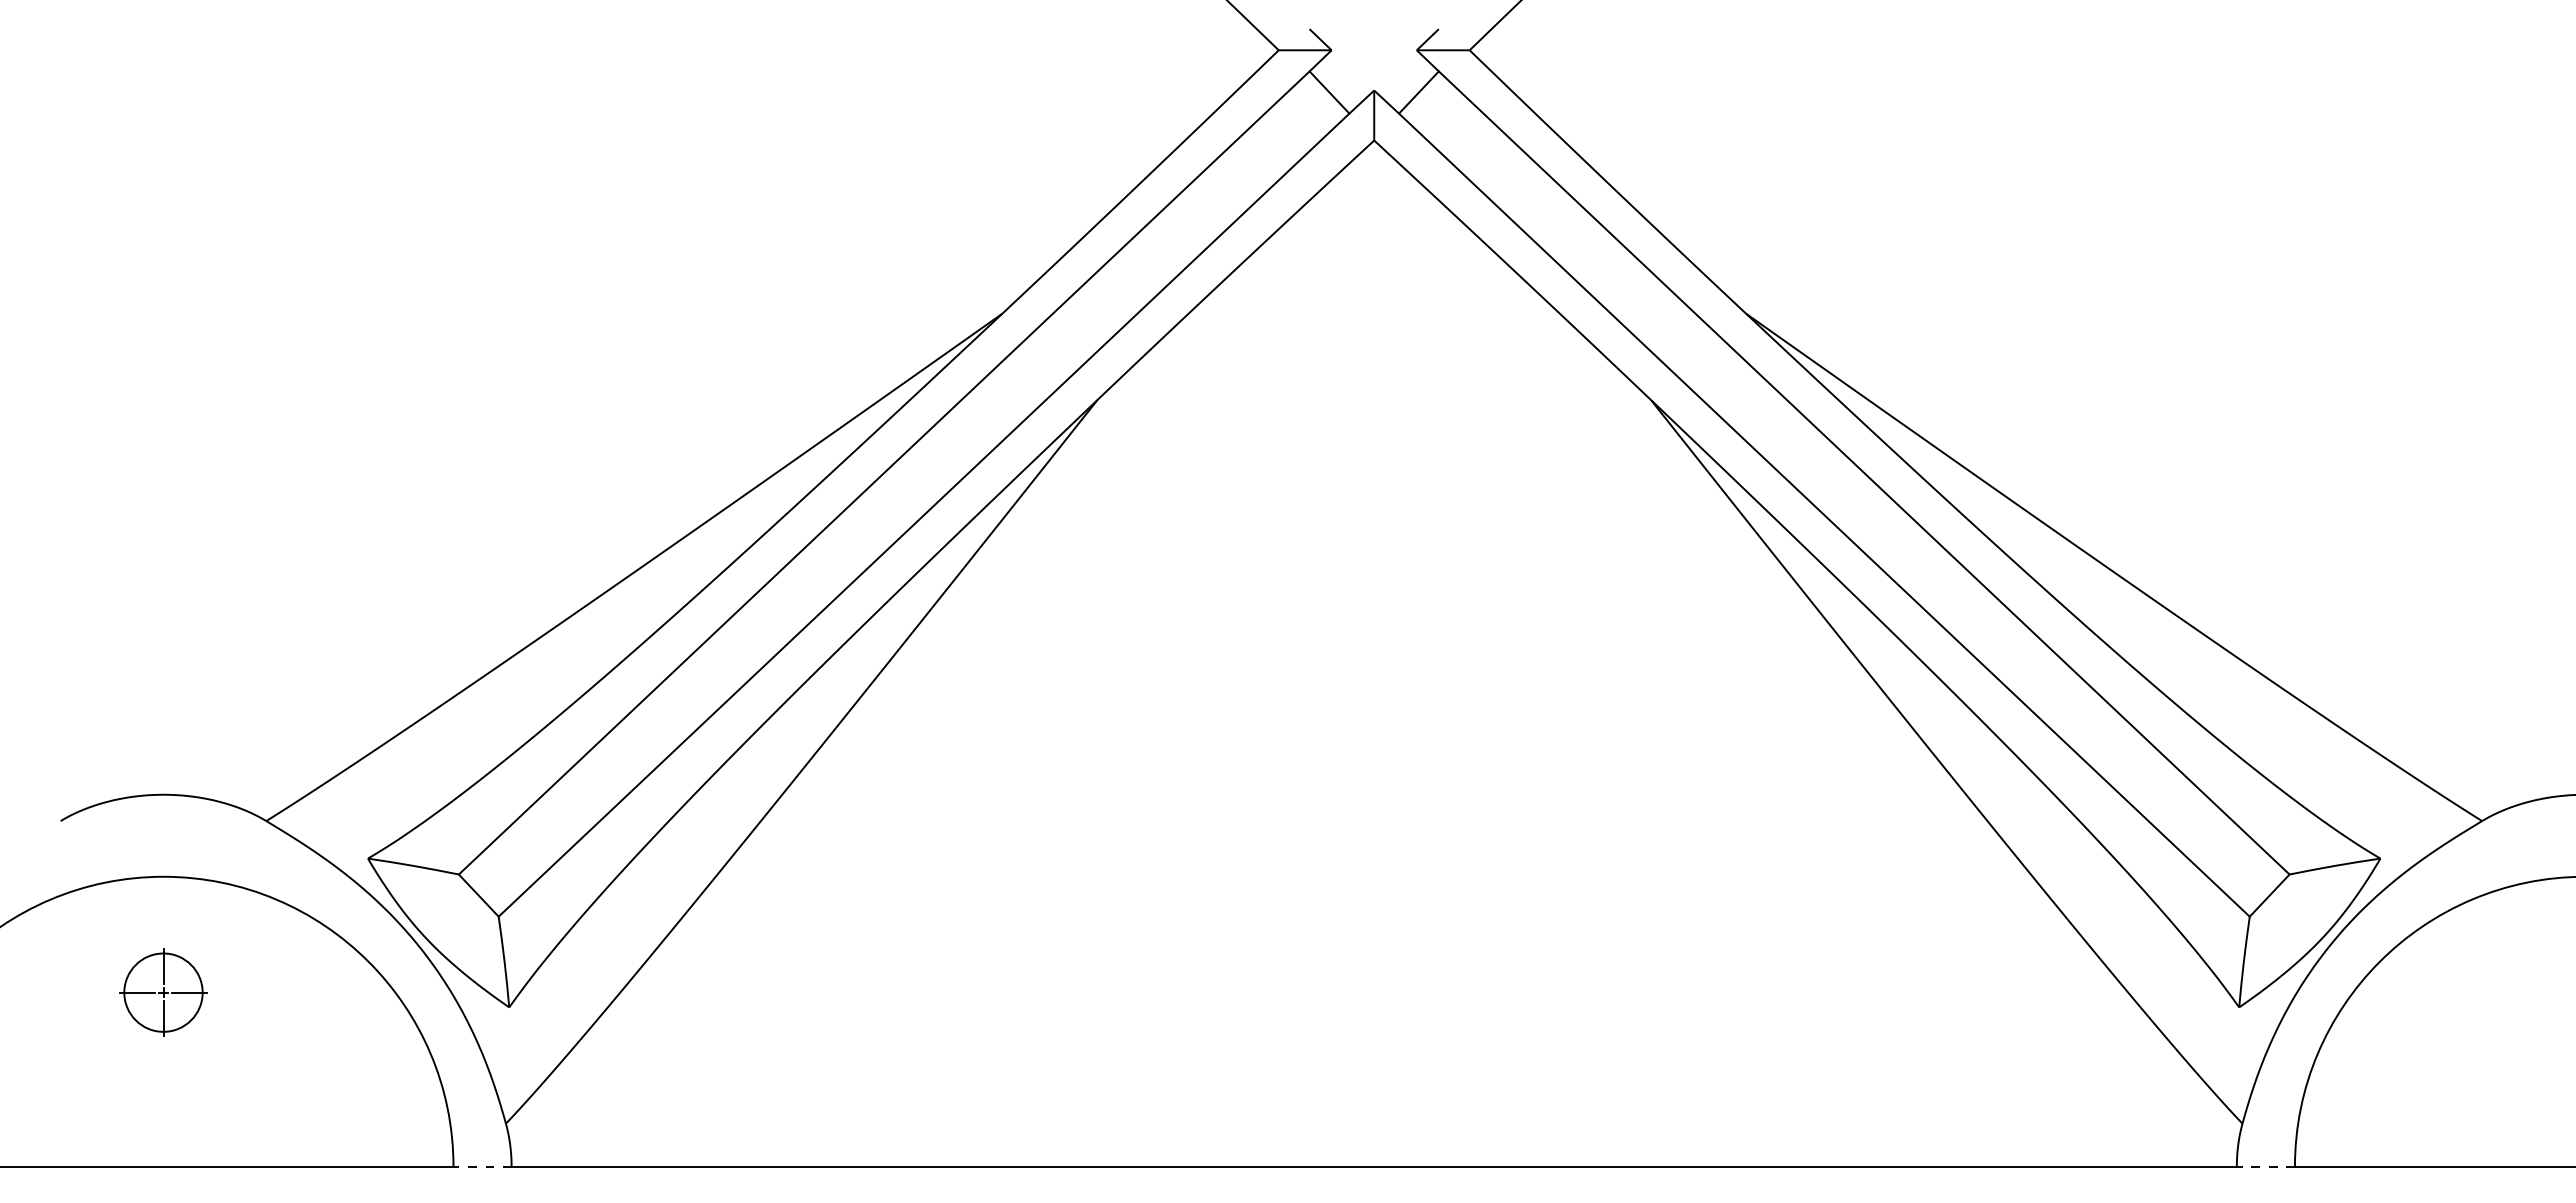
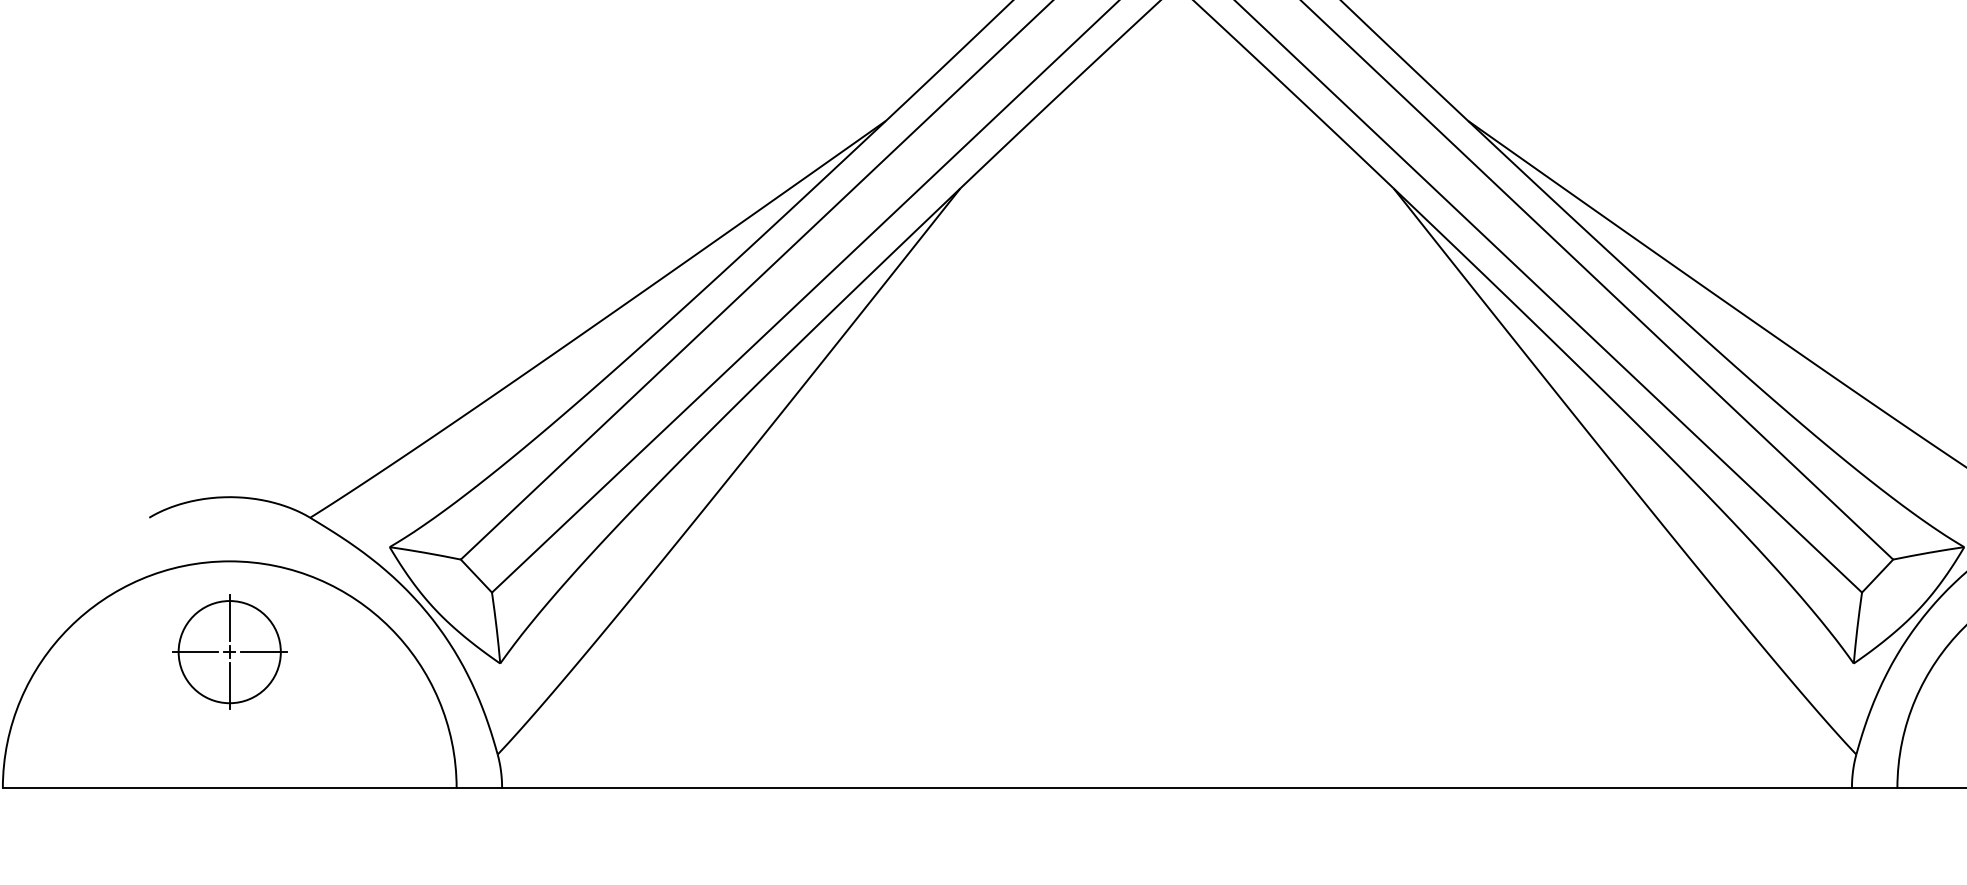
part: (163, 992) -> (229, 651), size x1.67
line: (482, 1166) -> (479, 788), dashed -> solid
line: (2265, 1166) -> (1874, 788), dashed -> solid

